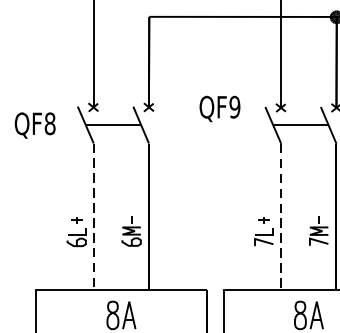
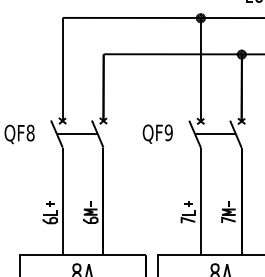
text: (219, 108) -> (157, 133), moved
line: (93, 216) -> (62, 201), dashed -> solid
line: (280, 216) -> (200, 201), dashed -> solid

